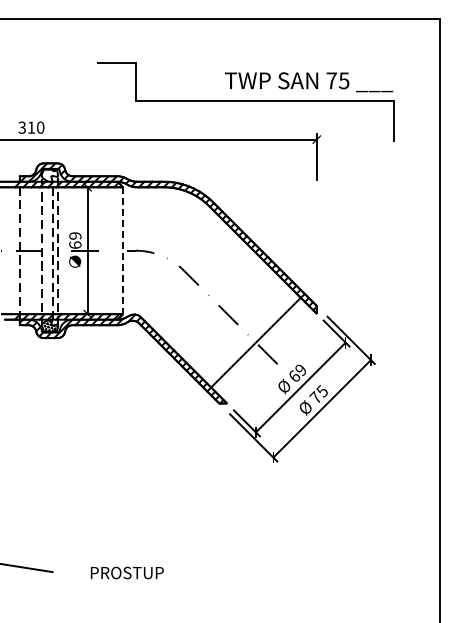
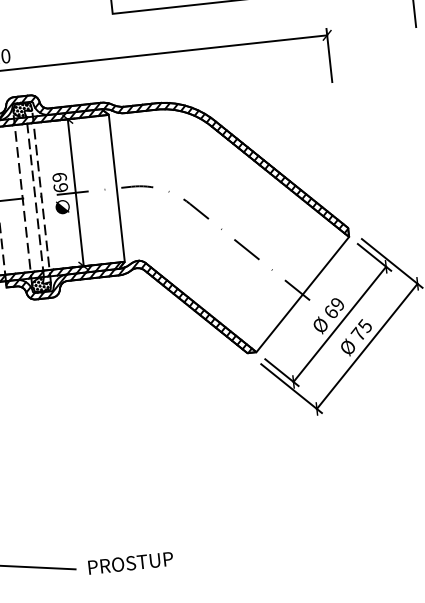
hatch: (49, 174) -> (22, 109), added
line: (123, 251) -> (117, 189), dashed -> solid
line: (255, 342) -> (302, 294), moved
text: (126, 572) -> (129, 562), moved

